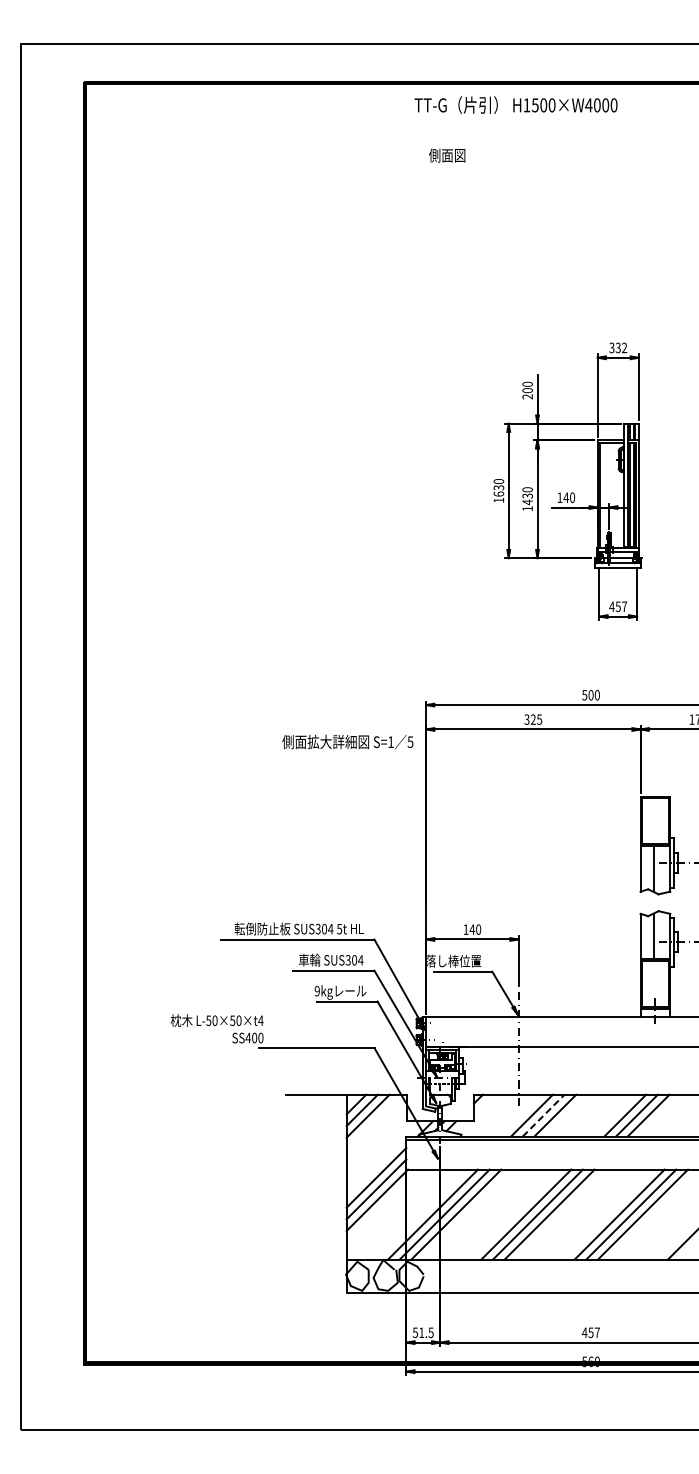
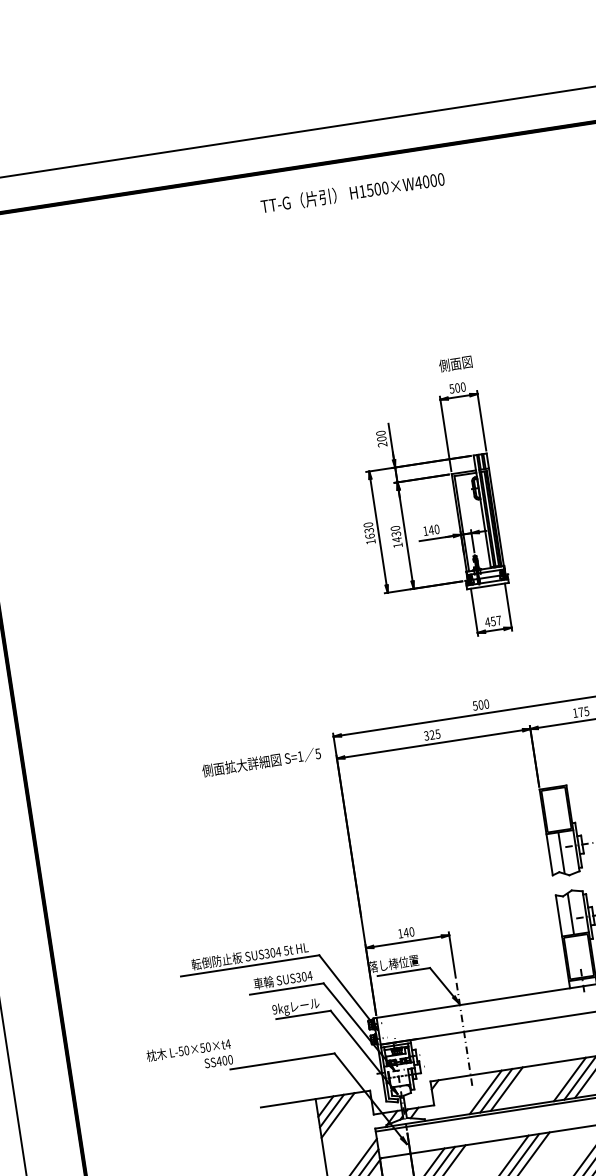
text: (515, 104) -> (352, 192), moved
text: (447, 155) -> (455, 363), moved
text: (618, 347) -> (457, 387), 332 -> 500
text: (347, 741) -> (261, 761), moved
line: (543, 1115) -> (496, 1090), dashed -> solid

